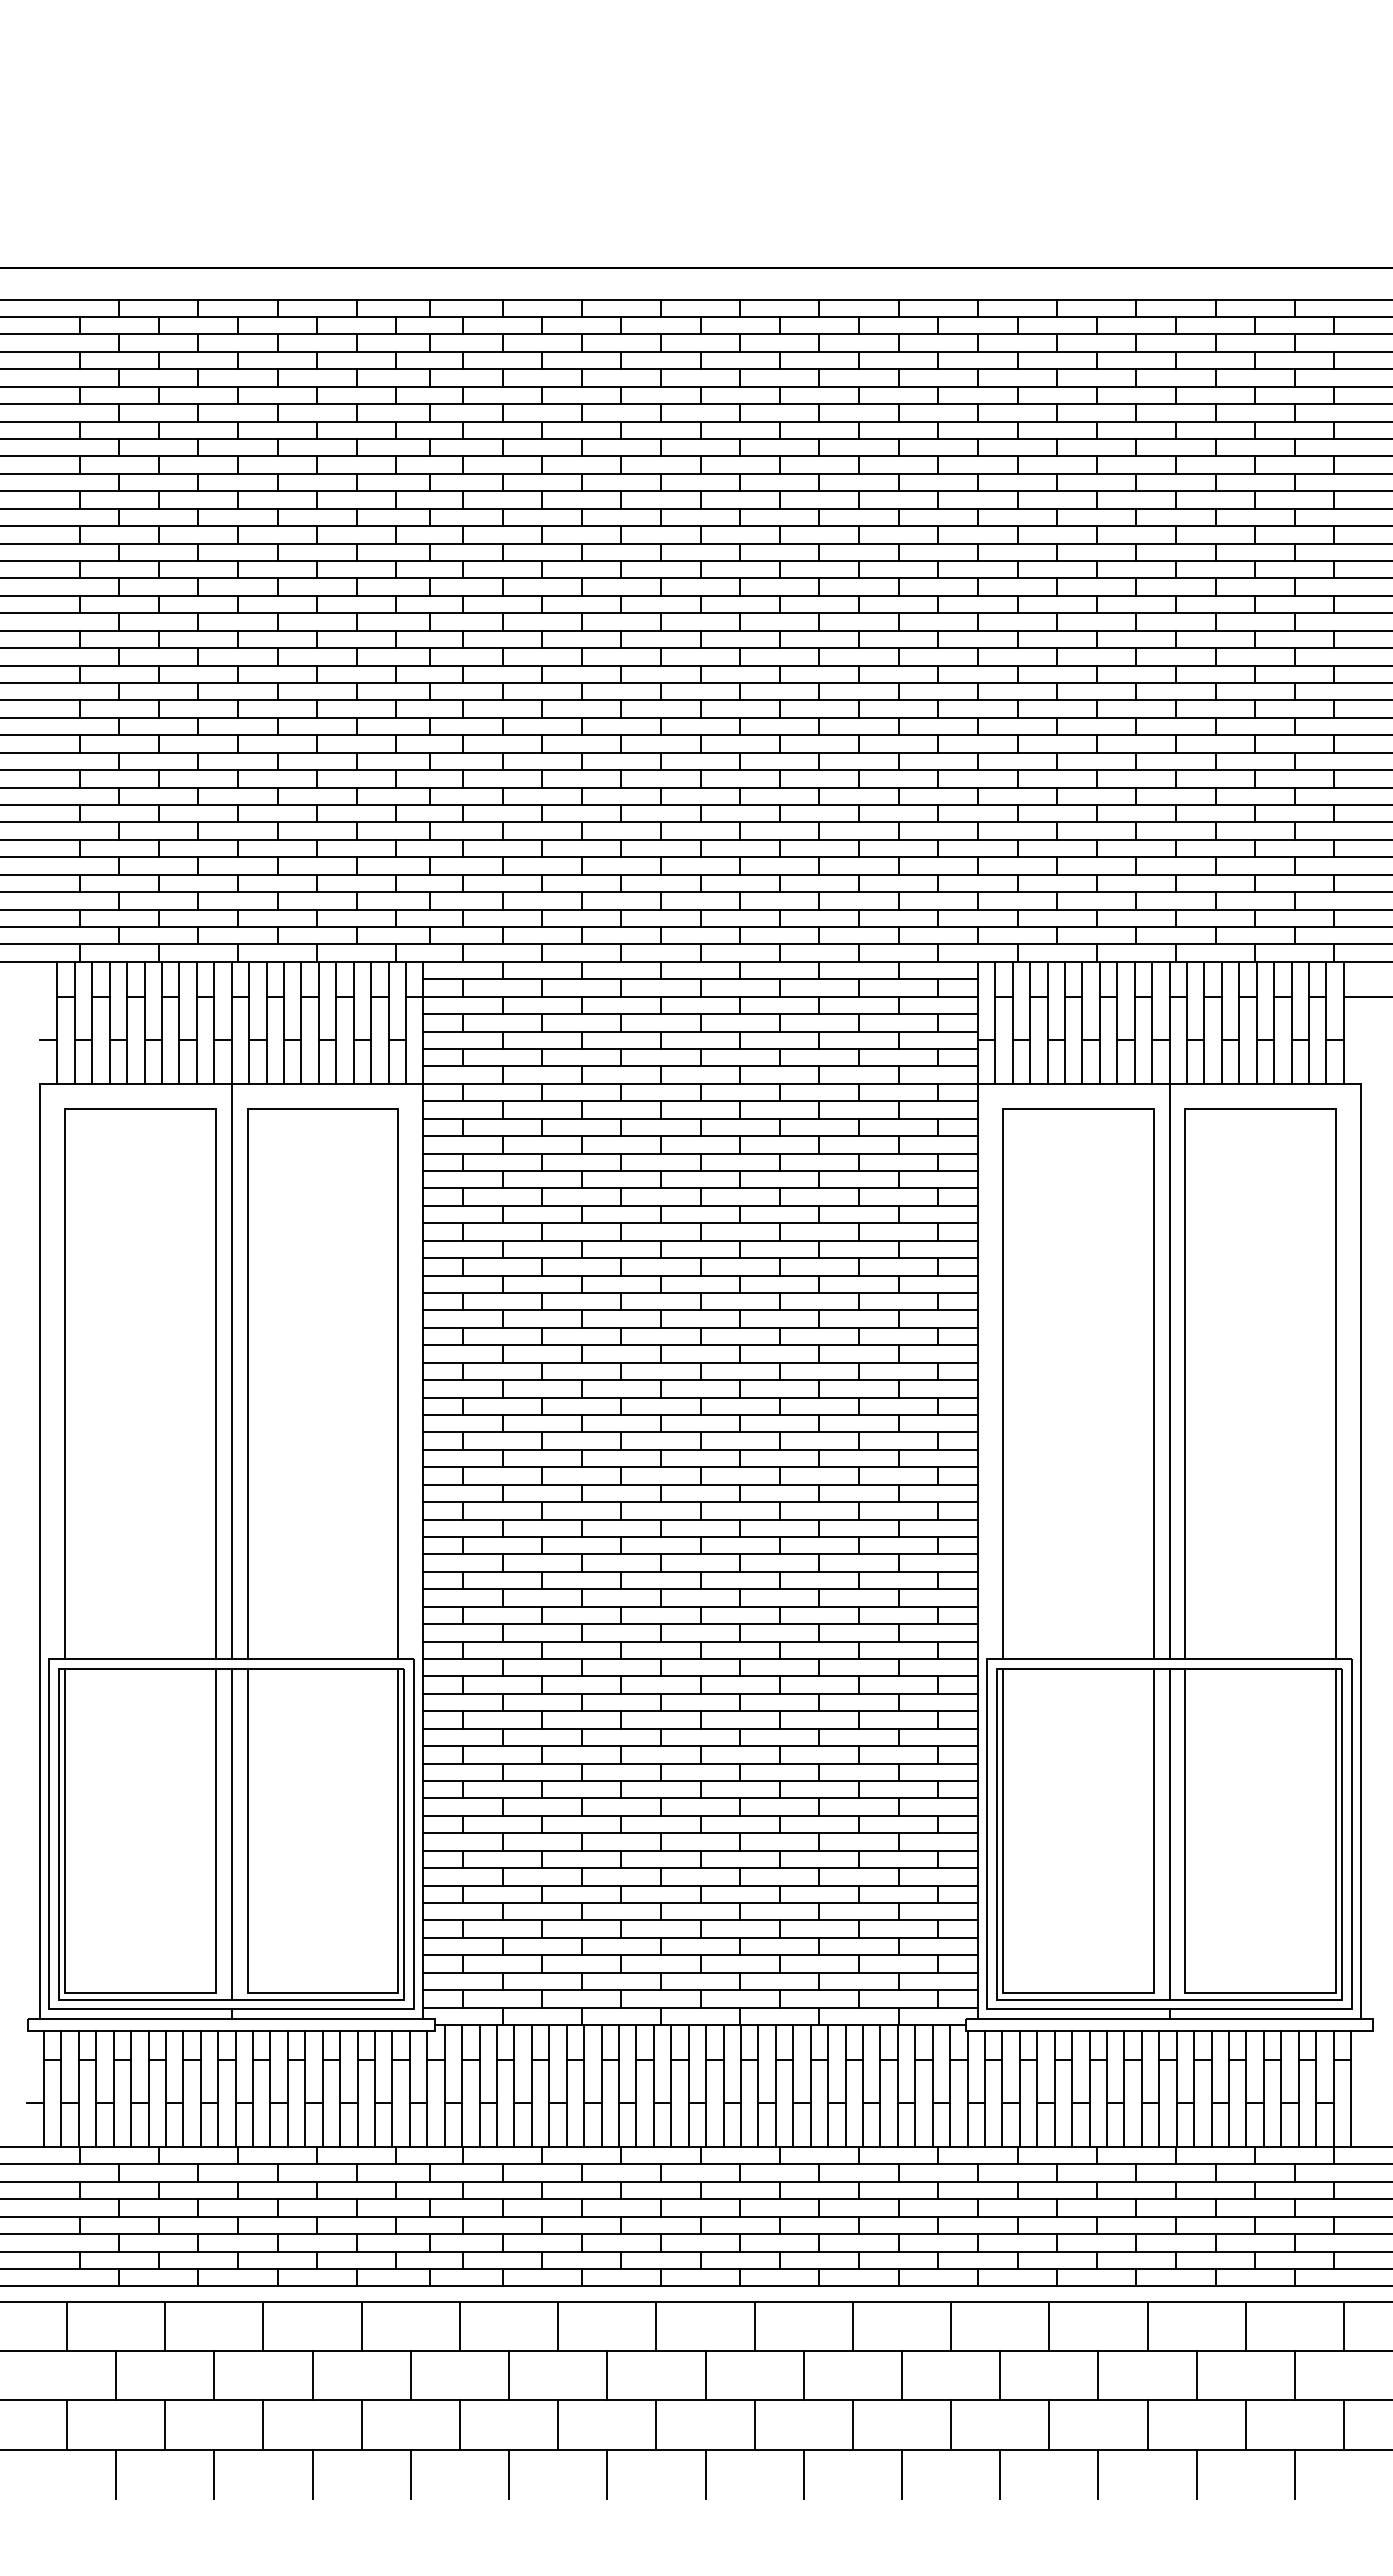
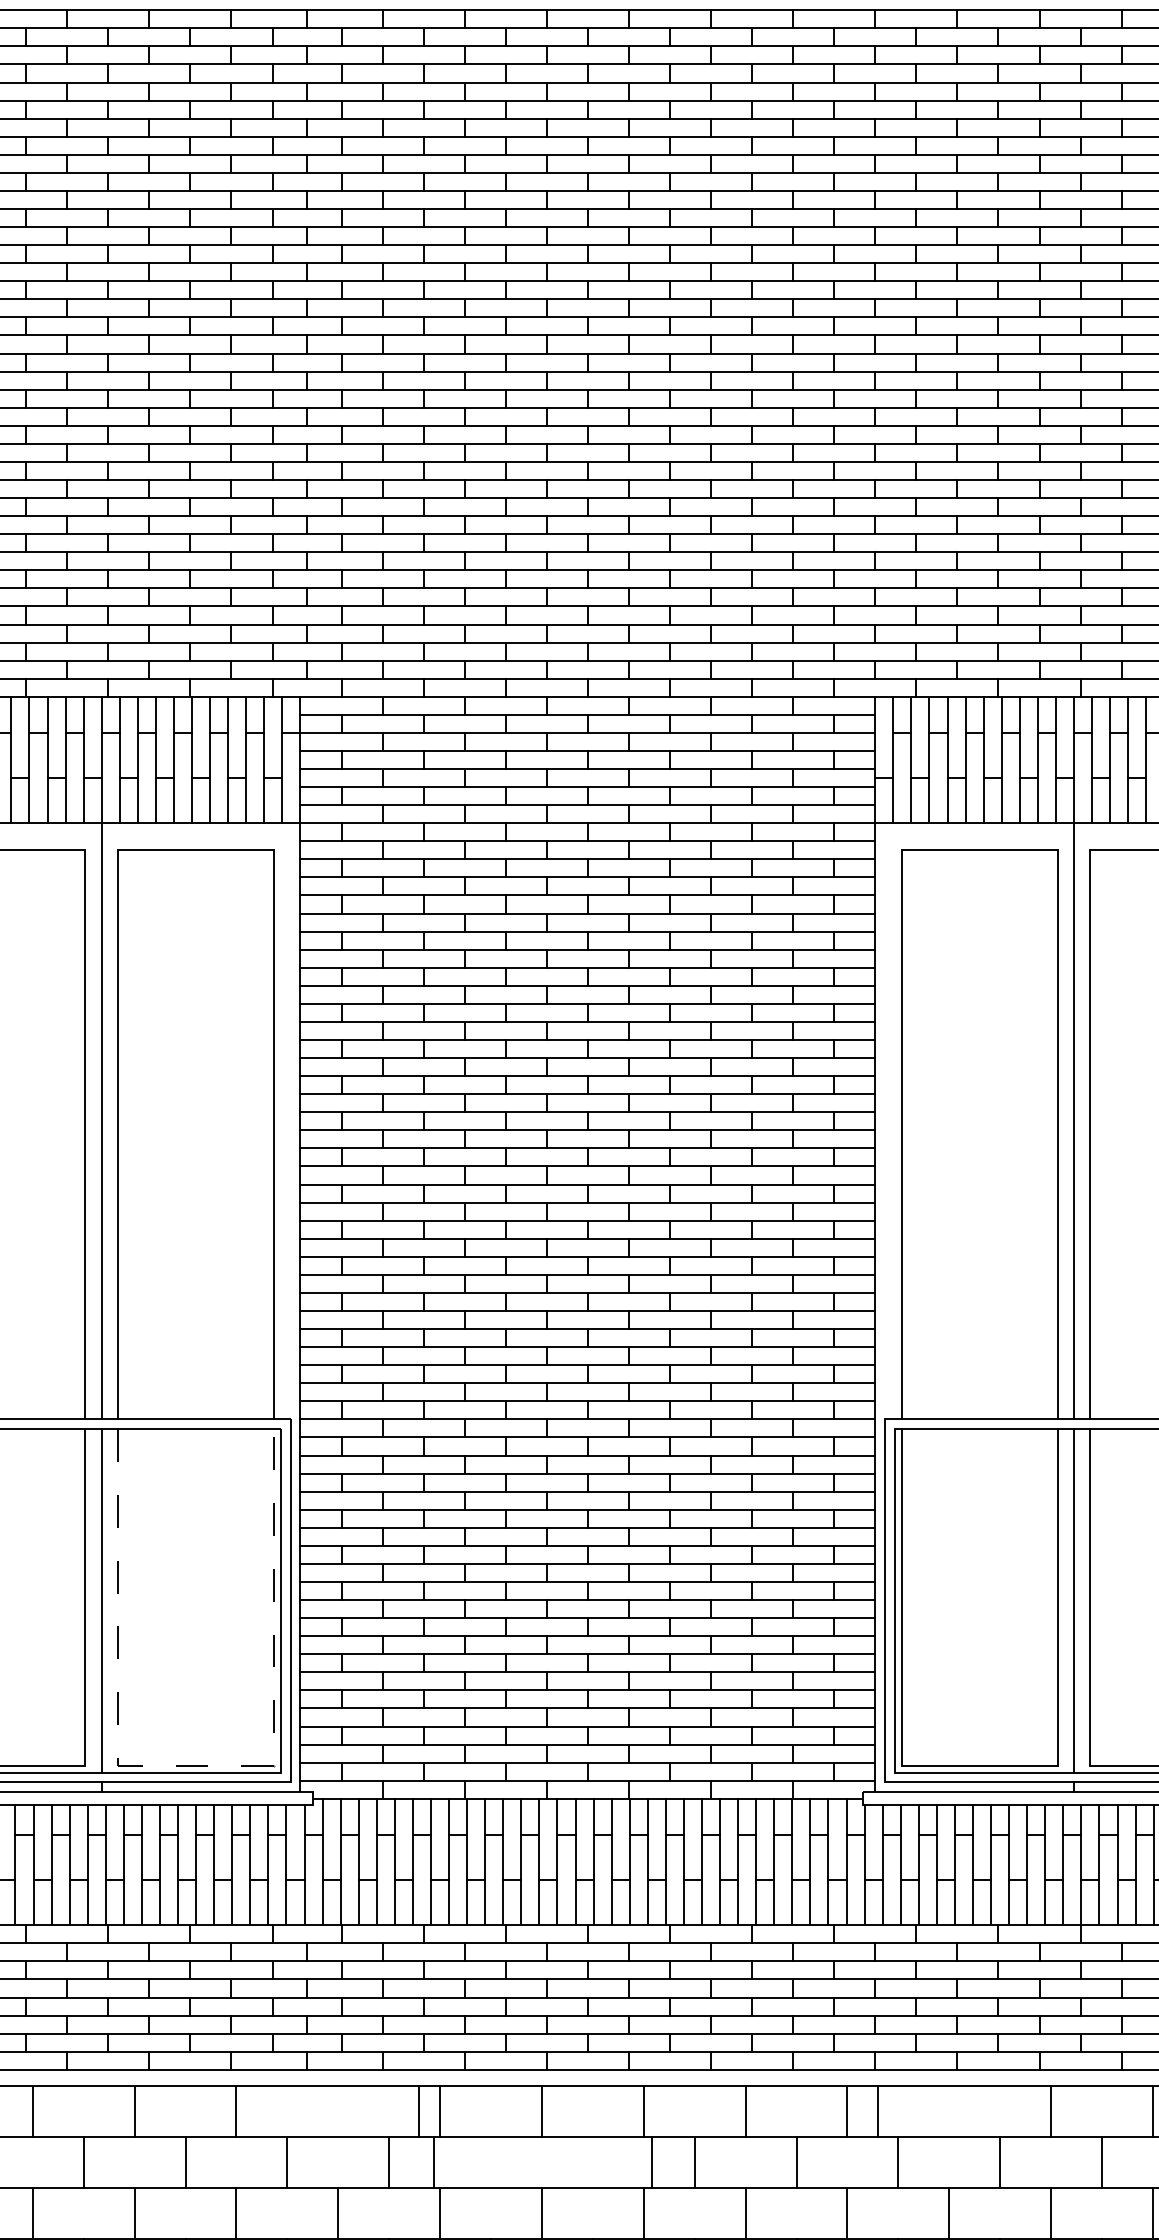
line: (323, 1993) -> (196, 1766), solid -> dashed
line: (459, 2326) -> (418, 2111), moved
line: (1049, 2326) -> (877, 2111), moved
line: (607, 2375) -> (434, 2162), moved
line: (705, 2375) -> (651, 2162), moved

